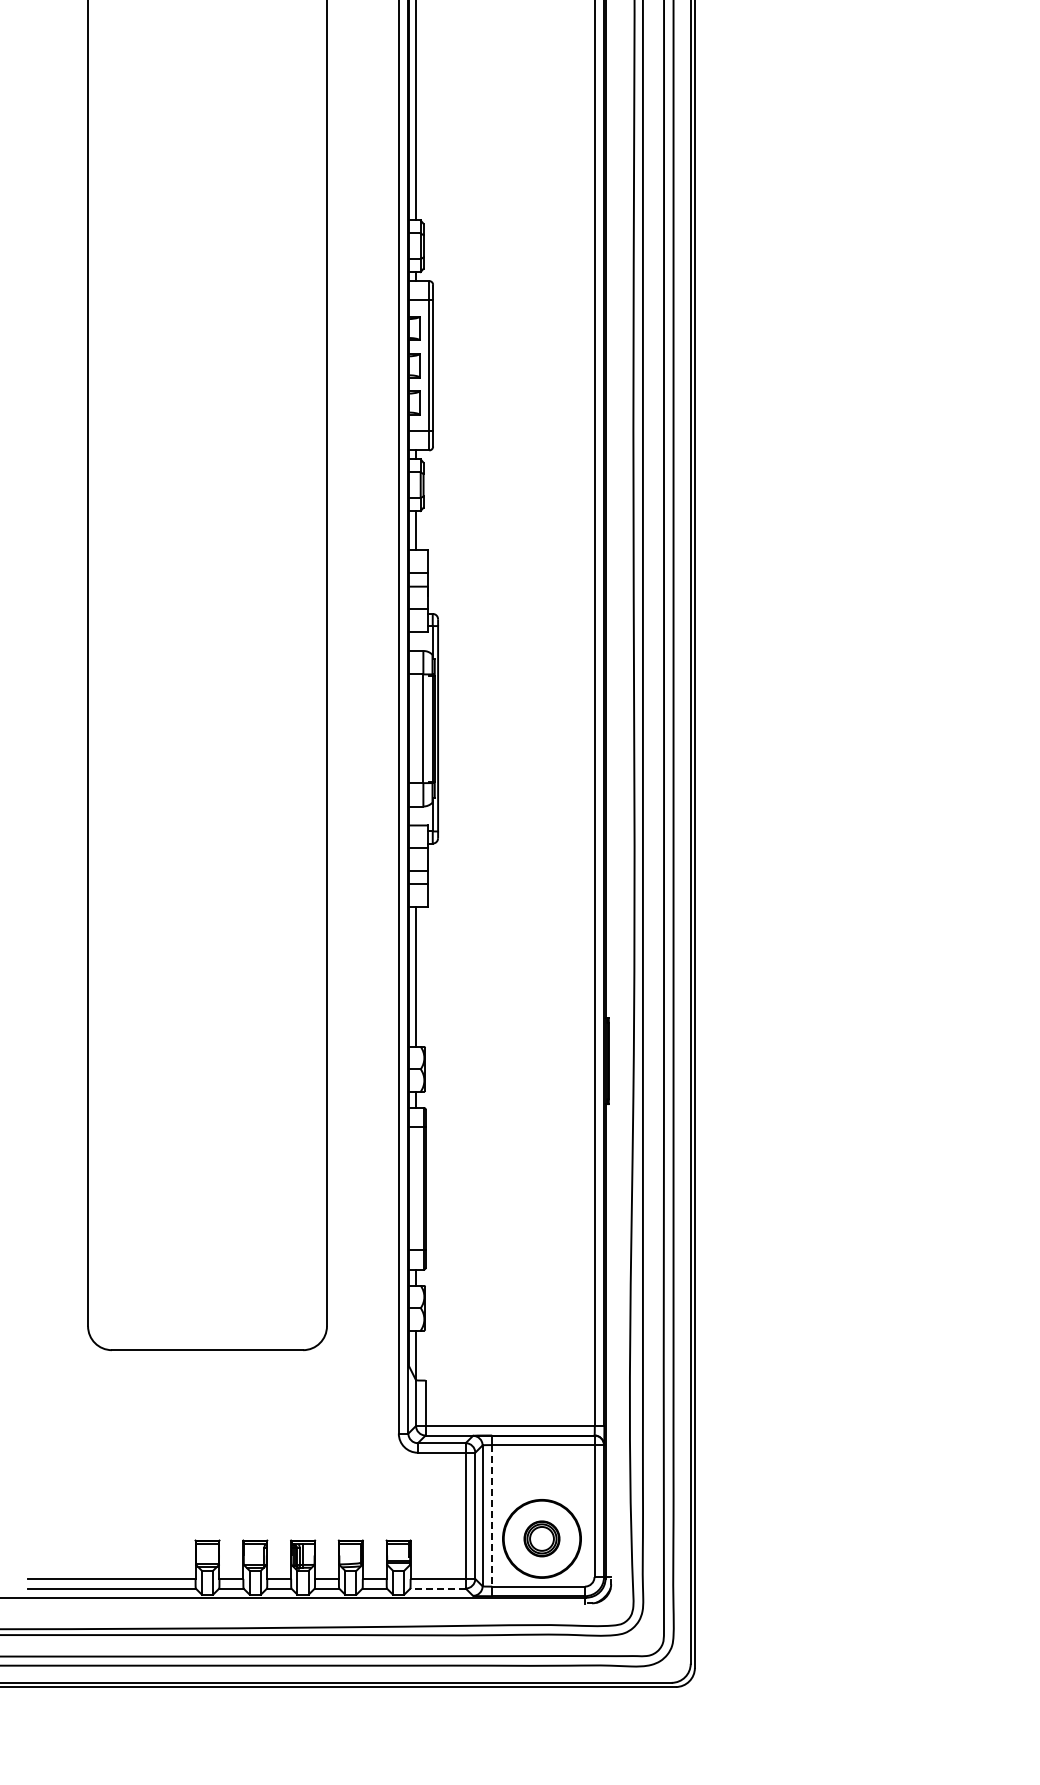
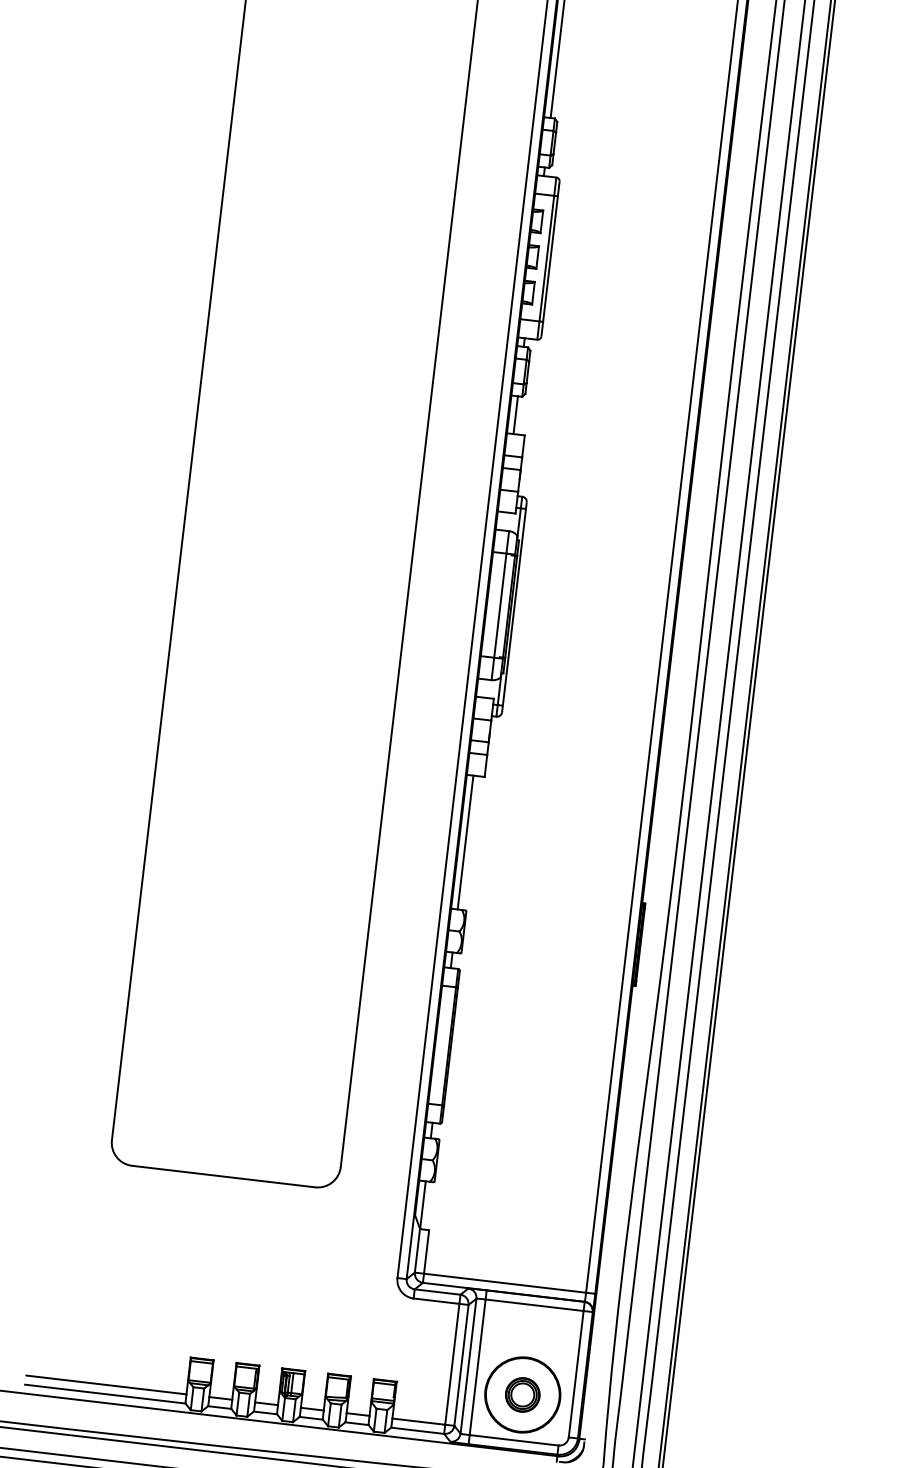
line: (492, 1515) -> (478, 1366), dashed -> solid
line: (438, 1588) -> (418, 1430), dashed -> solid

